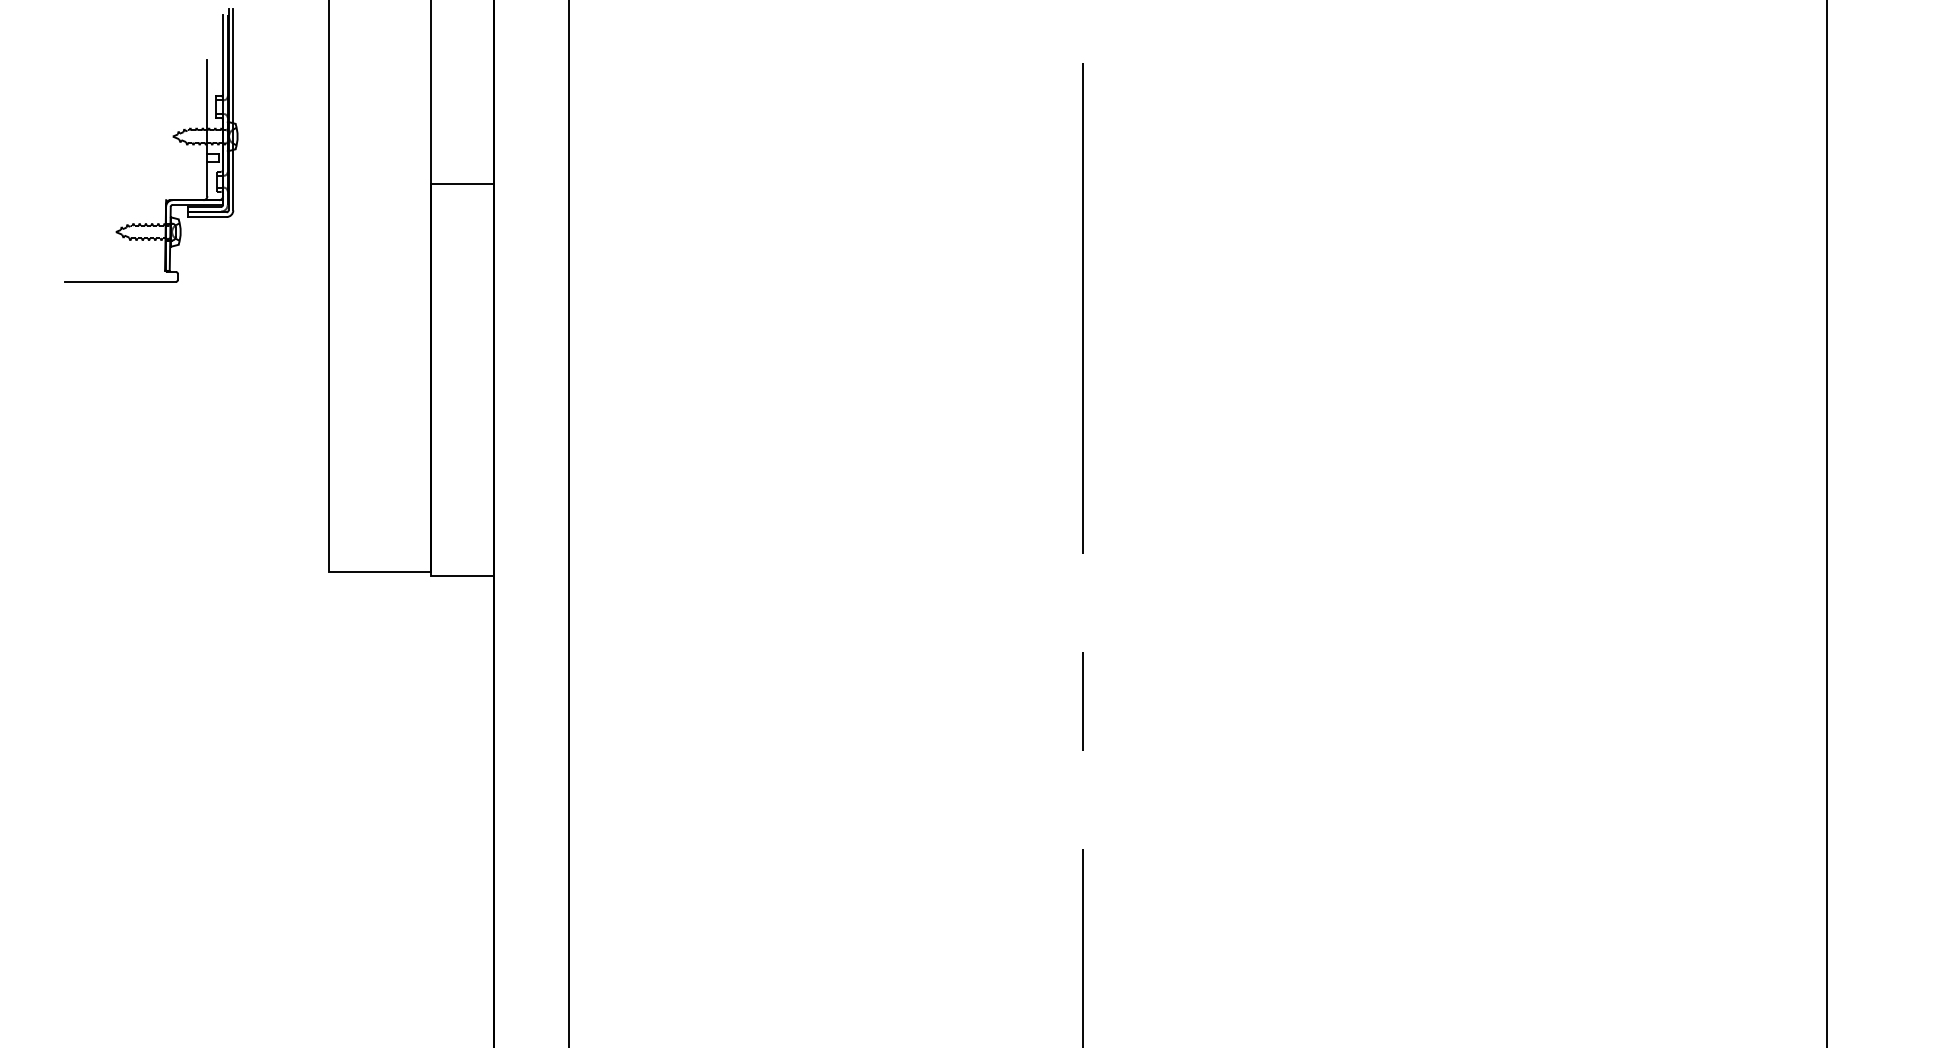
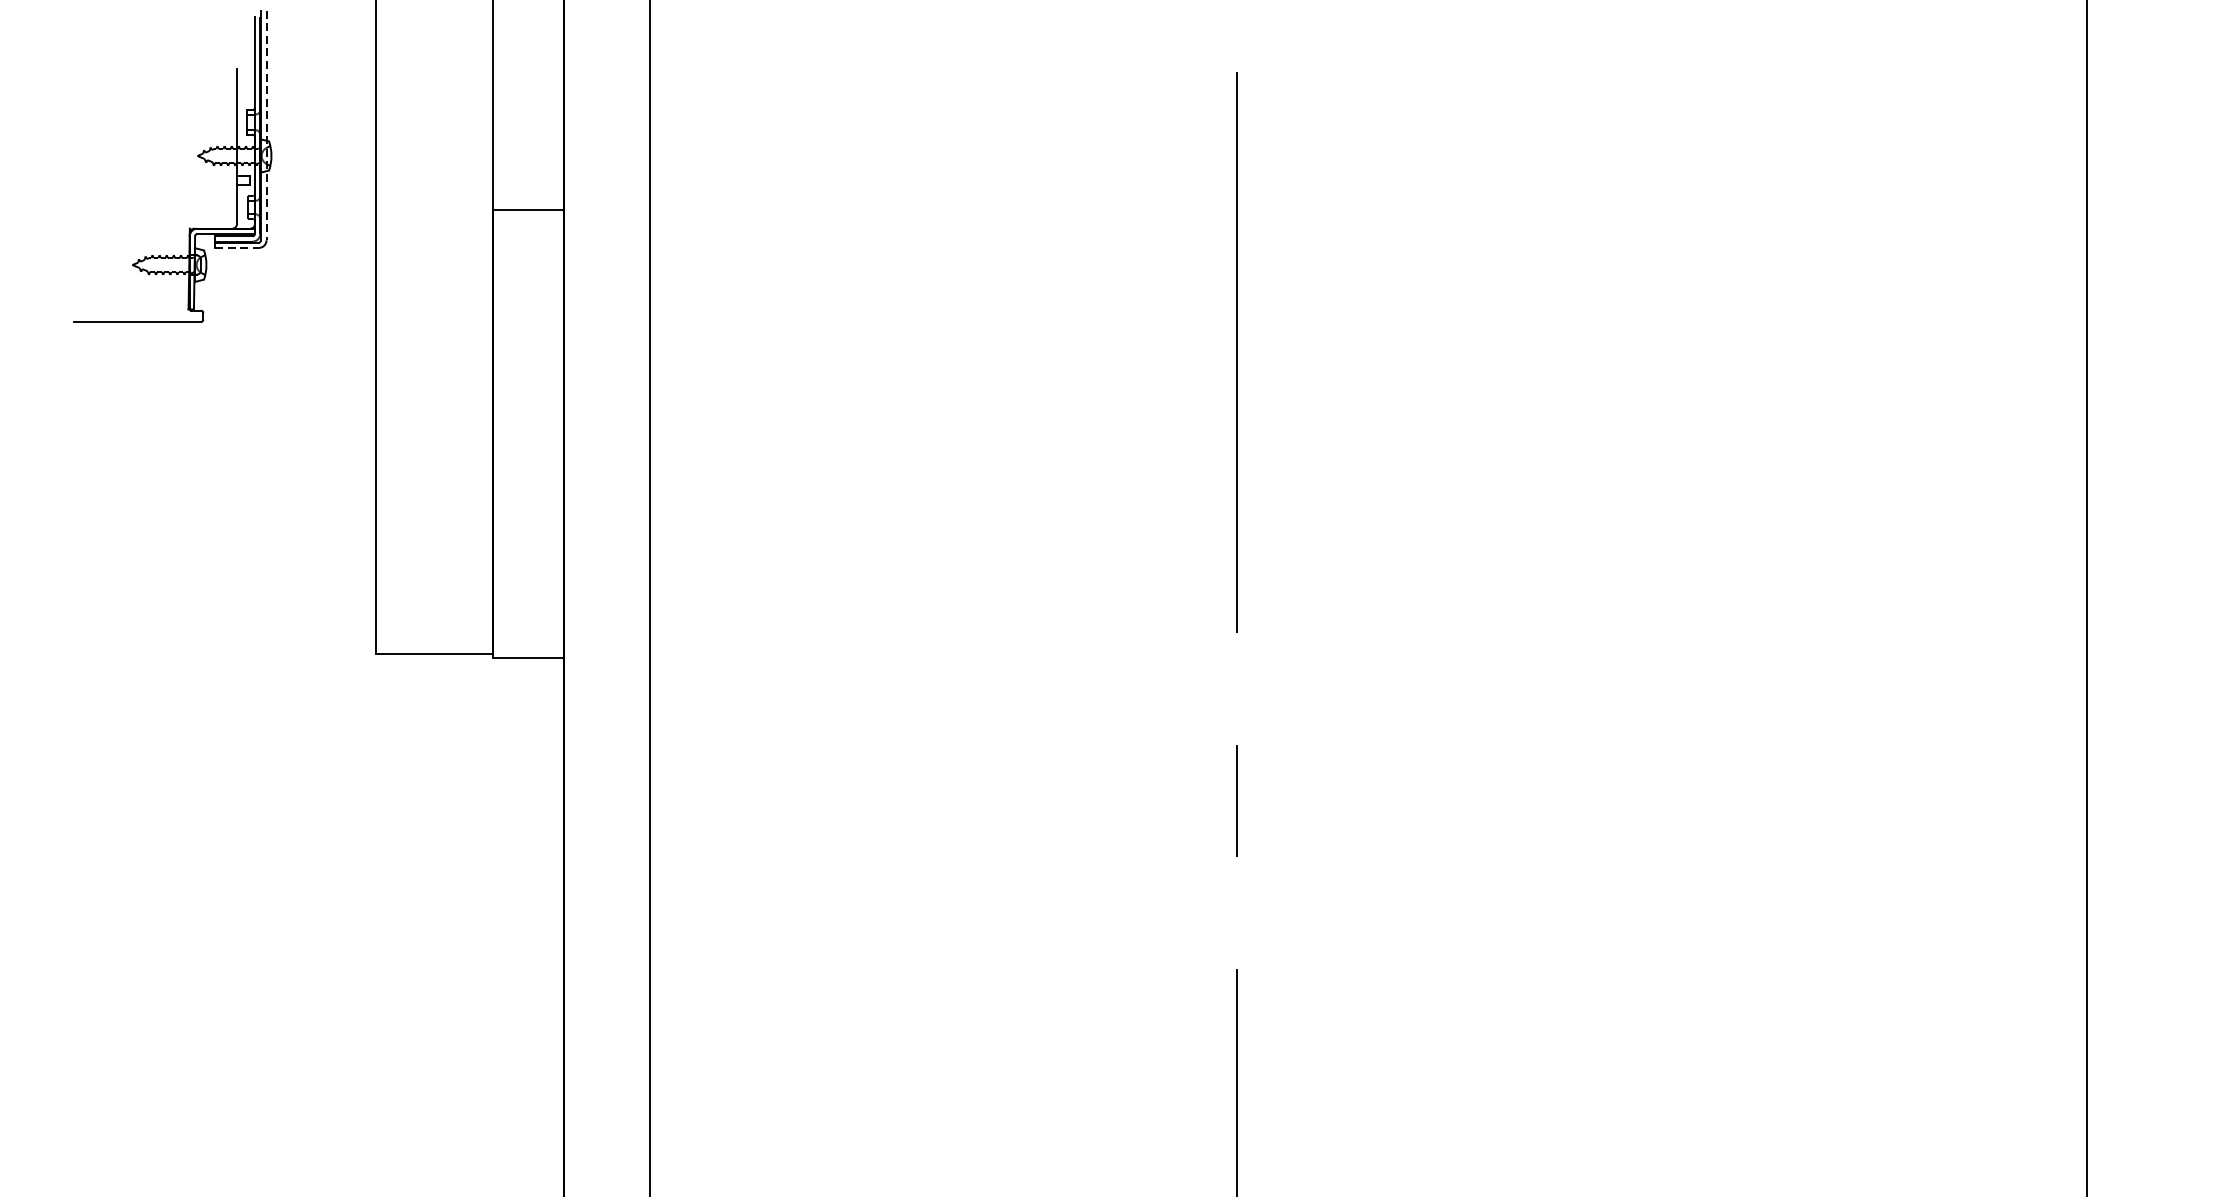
line: (233, 109) -> (266, 125), solid -> dashed
line: (207, 217) -> (237, 248), solid -> dashed

